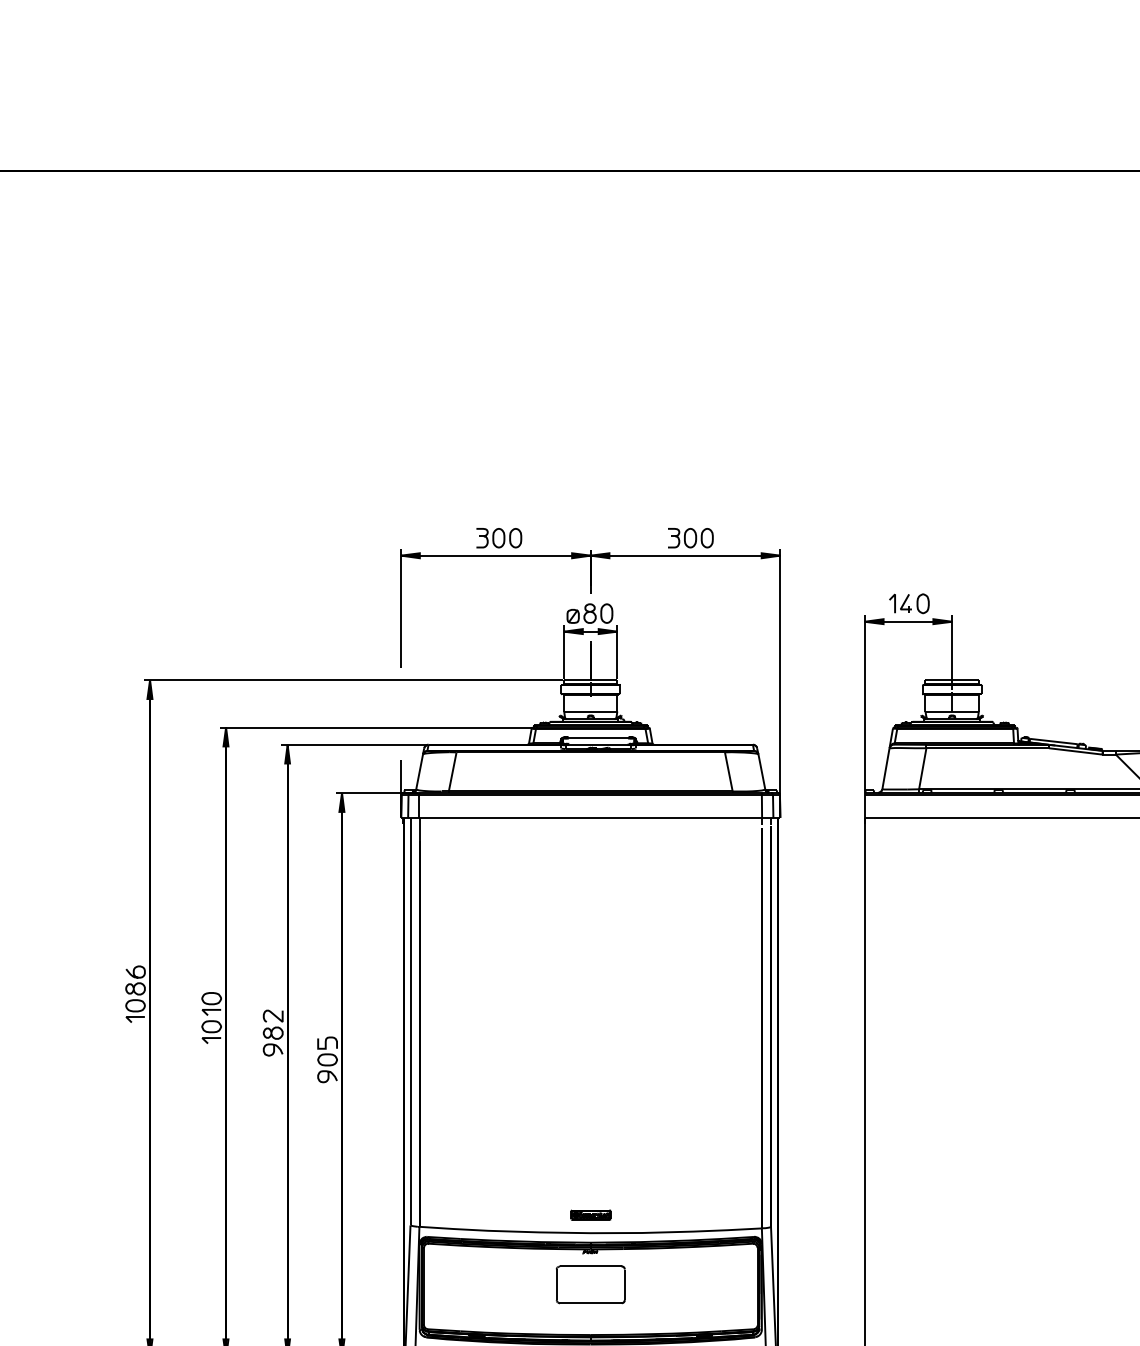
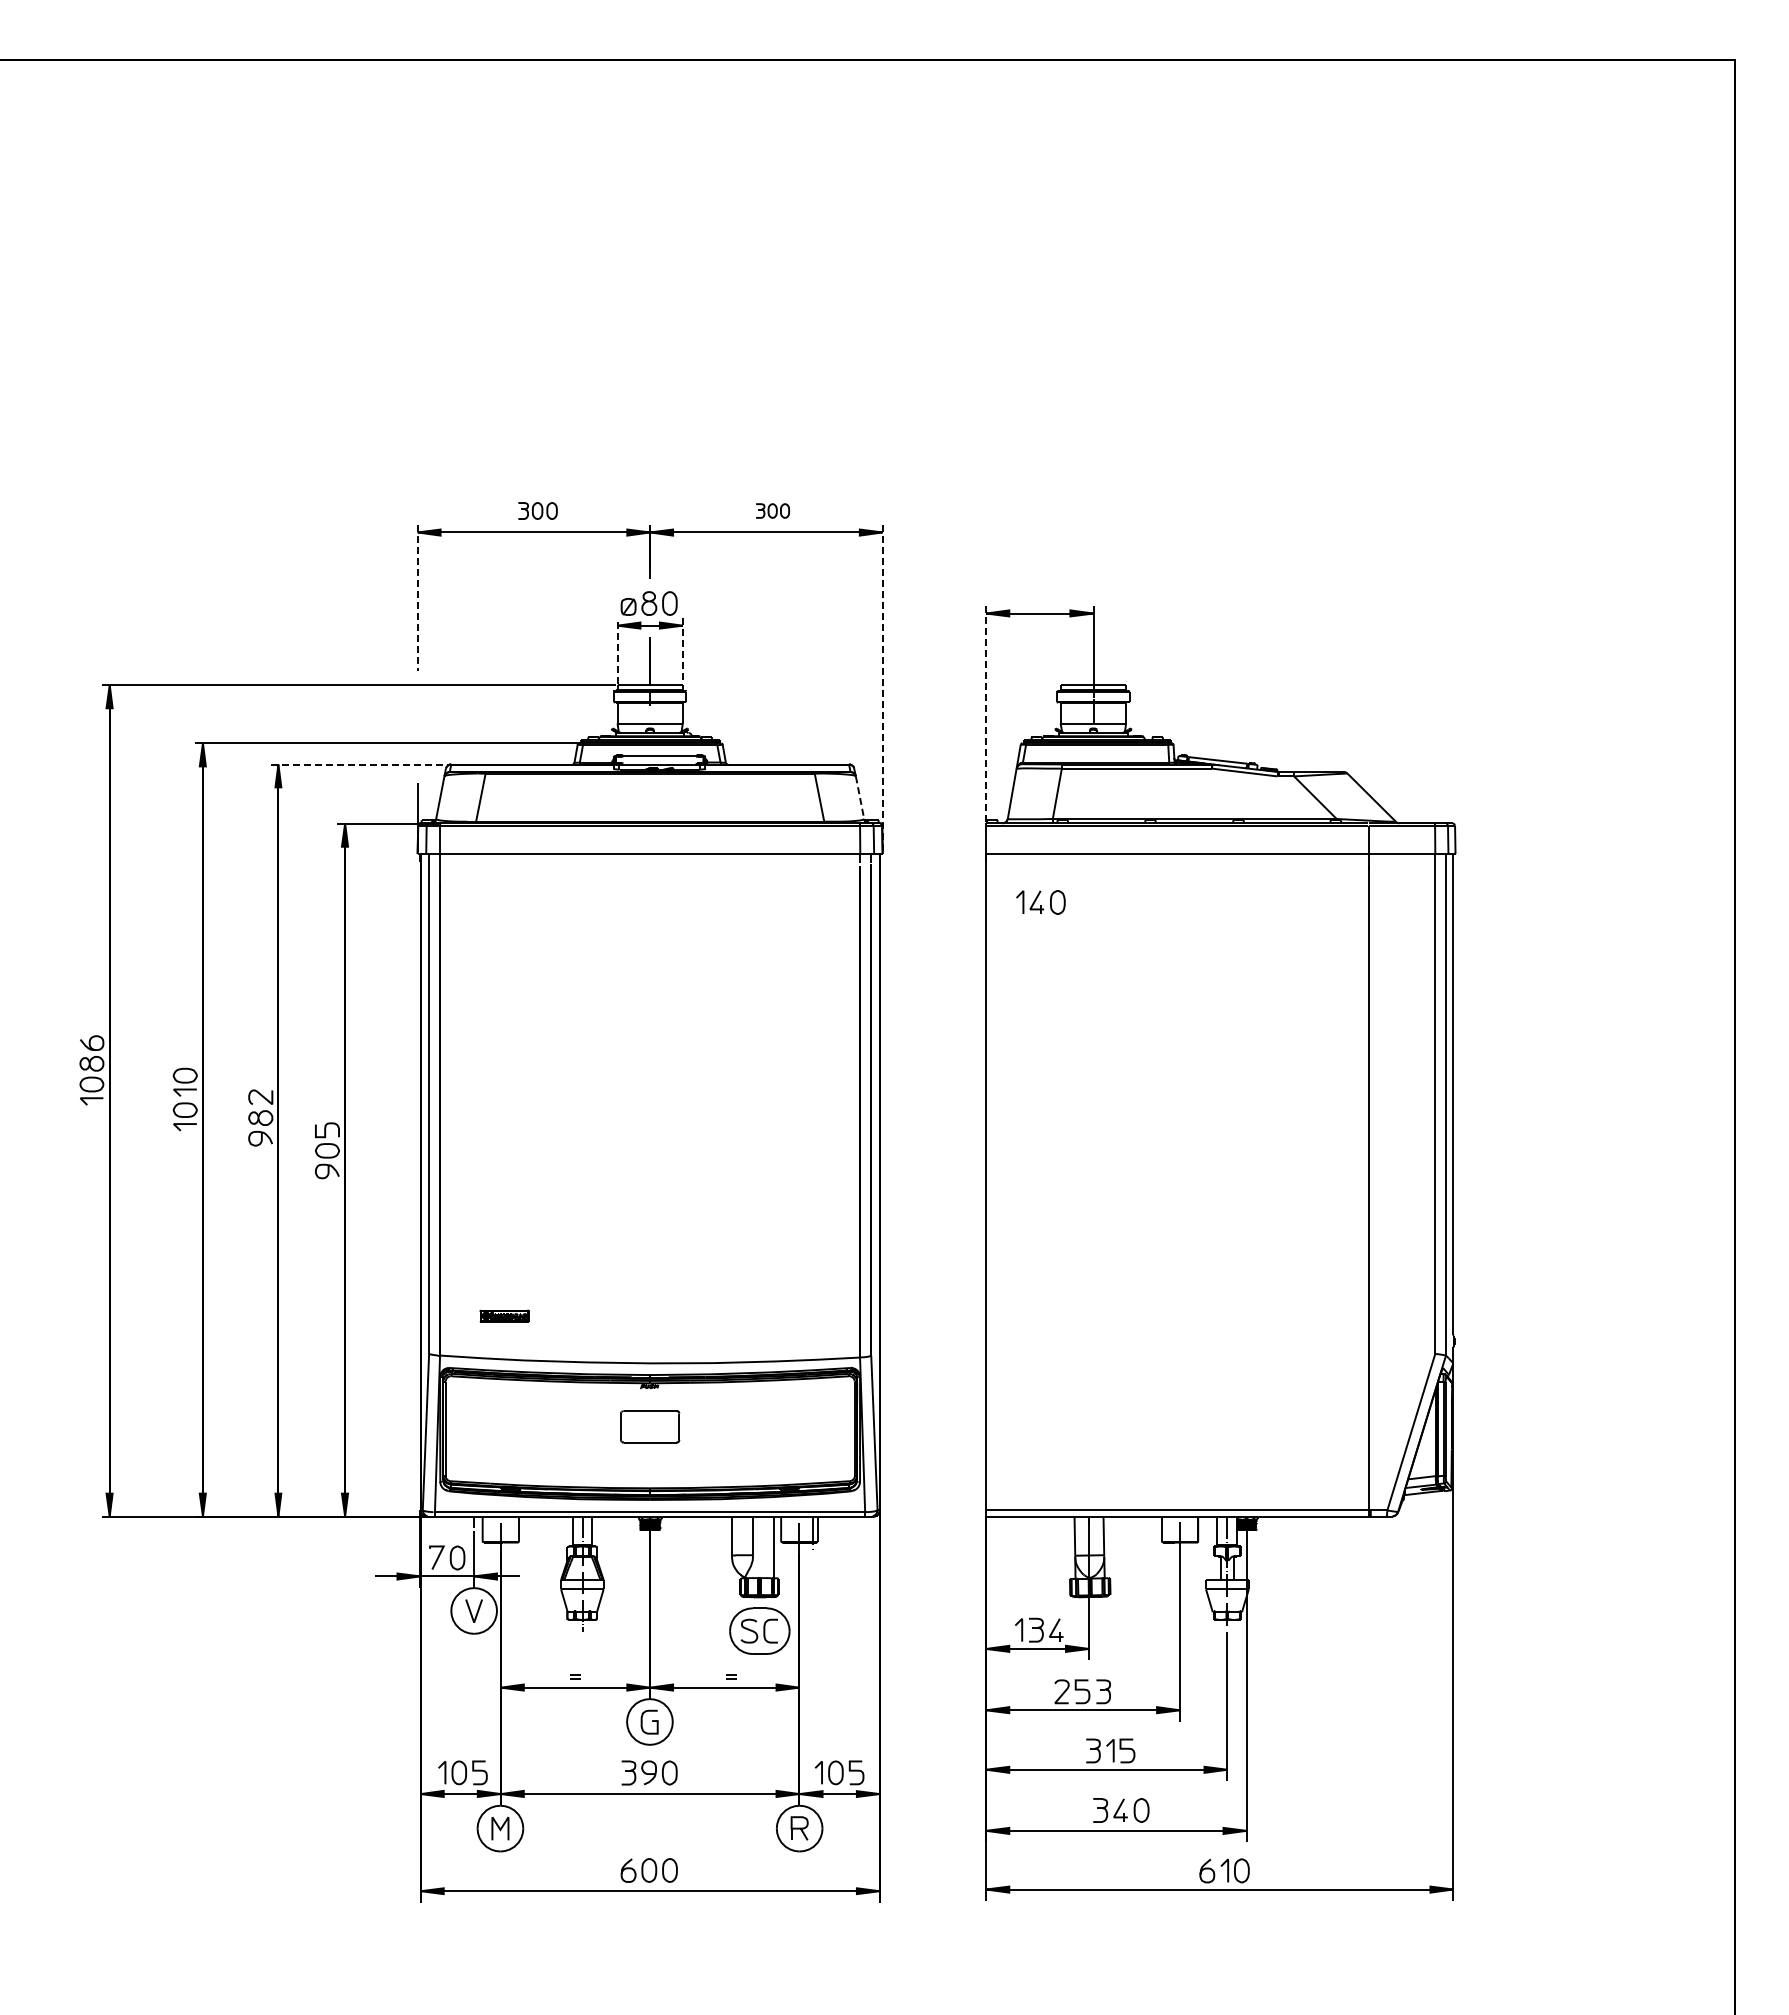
part: (498, 537) -> (537, 510), size x0.7
part: (690, 537) -> (772, 510), size x0.6
part: (909, 603) -> (1040, 902), moved
line: (401, 608) -> (417, 597), solid -> dashed
line: (564, 651) -> (617, 650), solid -> dashed
line: (617, 651) -> (682, 650), solid -> dashed
line: (780, 682) -> (882, 688), solid -> dashed
line: (864, 704) -> (986, 715), solid -> dashed
line: (354, 744) -> (360, 764), solid -> dashed
line: (762, 771) -> (860, 797), solid -> dashed
part: (591, 1214) -> (504, 1315), moved
part: (590, 1284) -> (649, 1426), size x0.7

